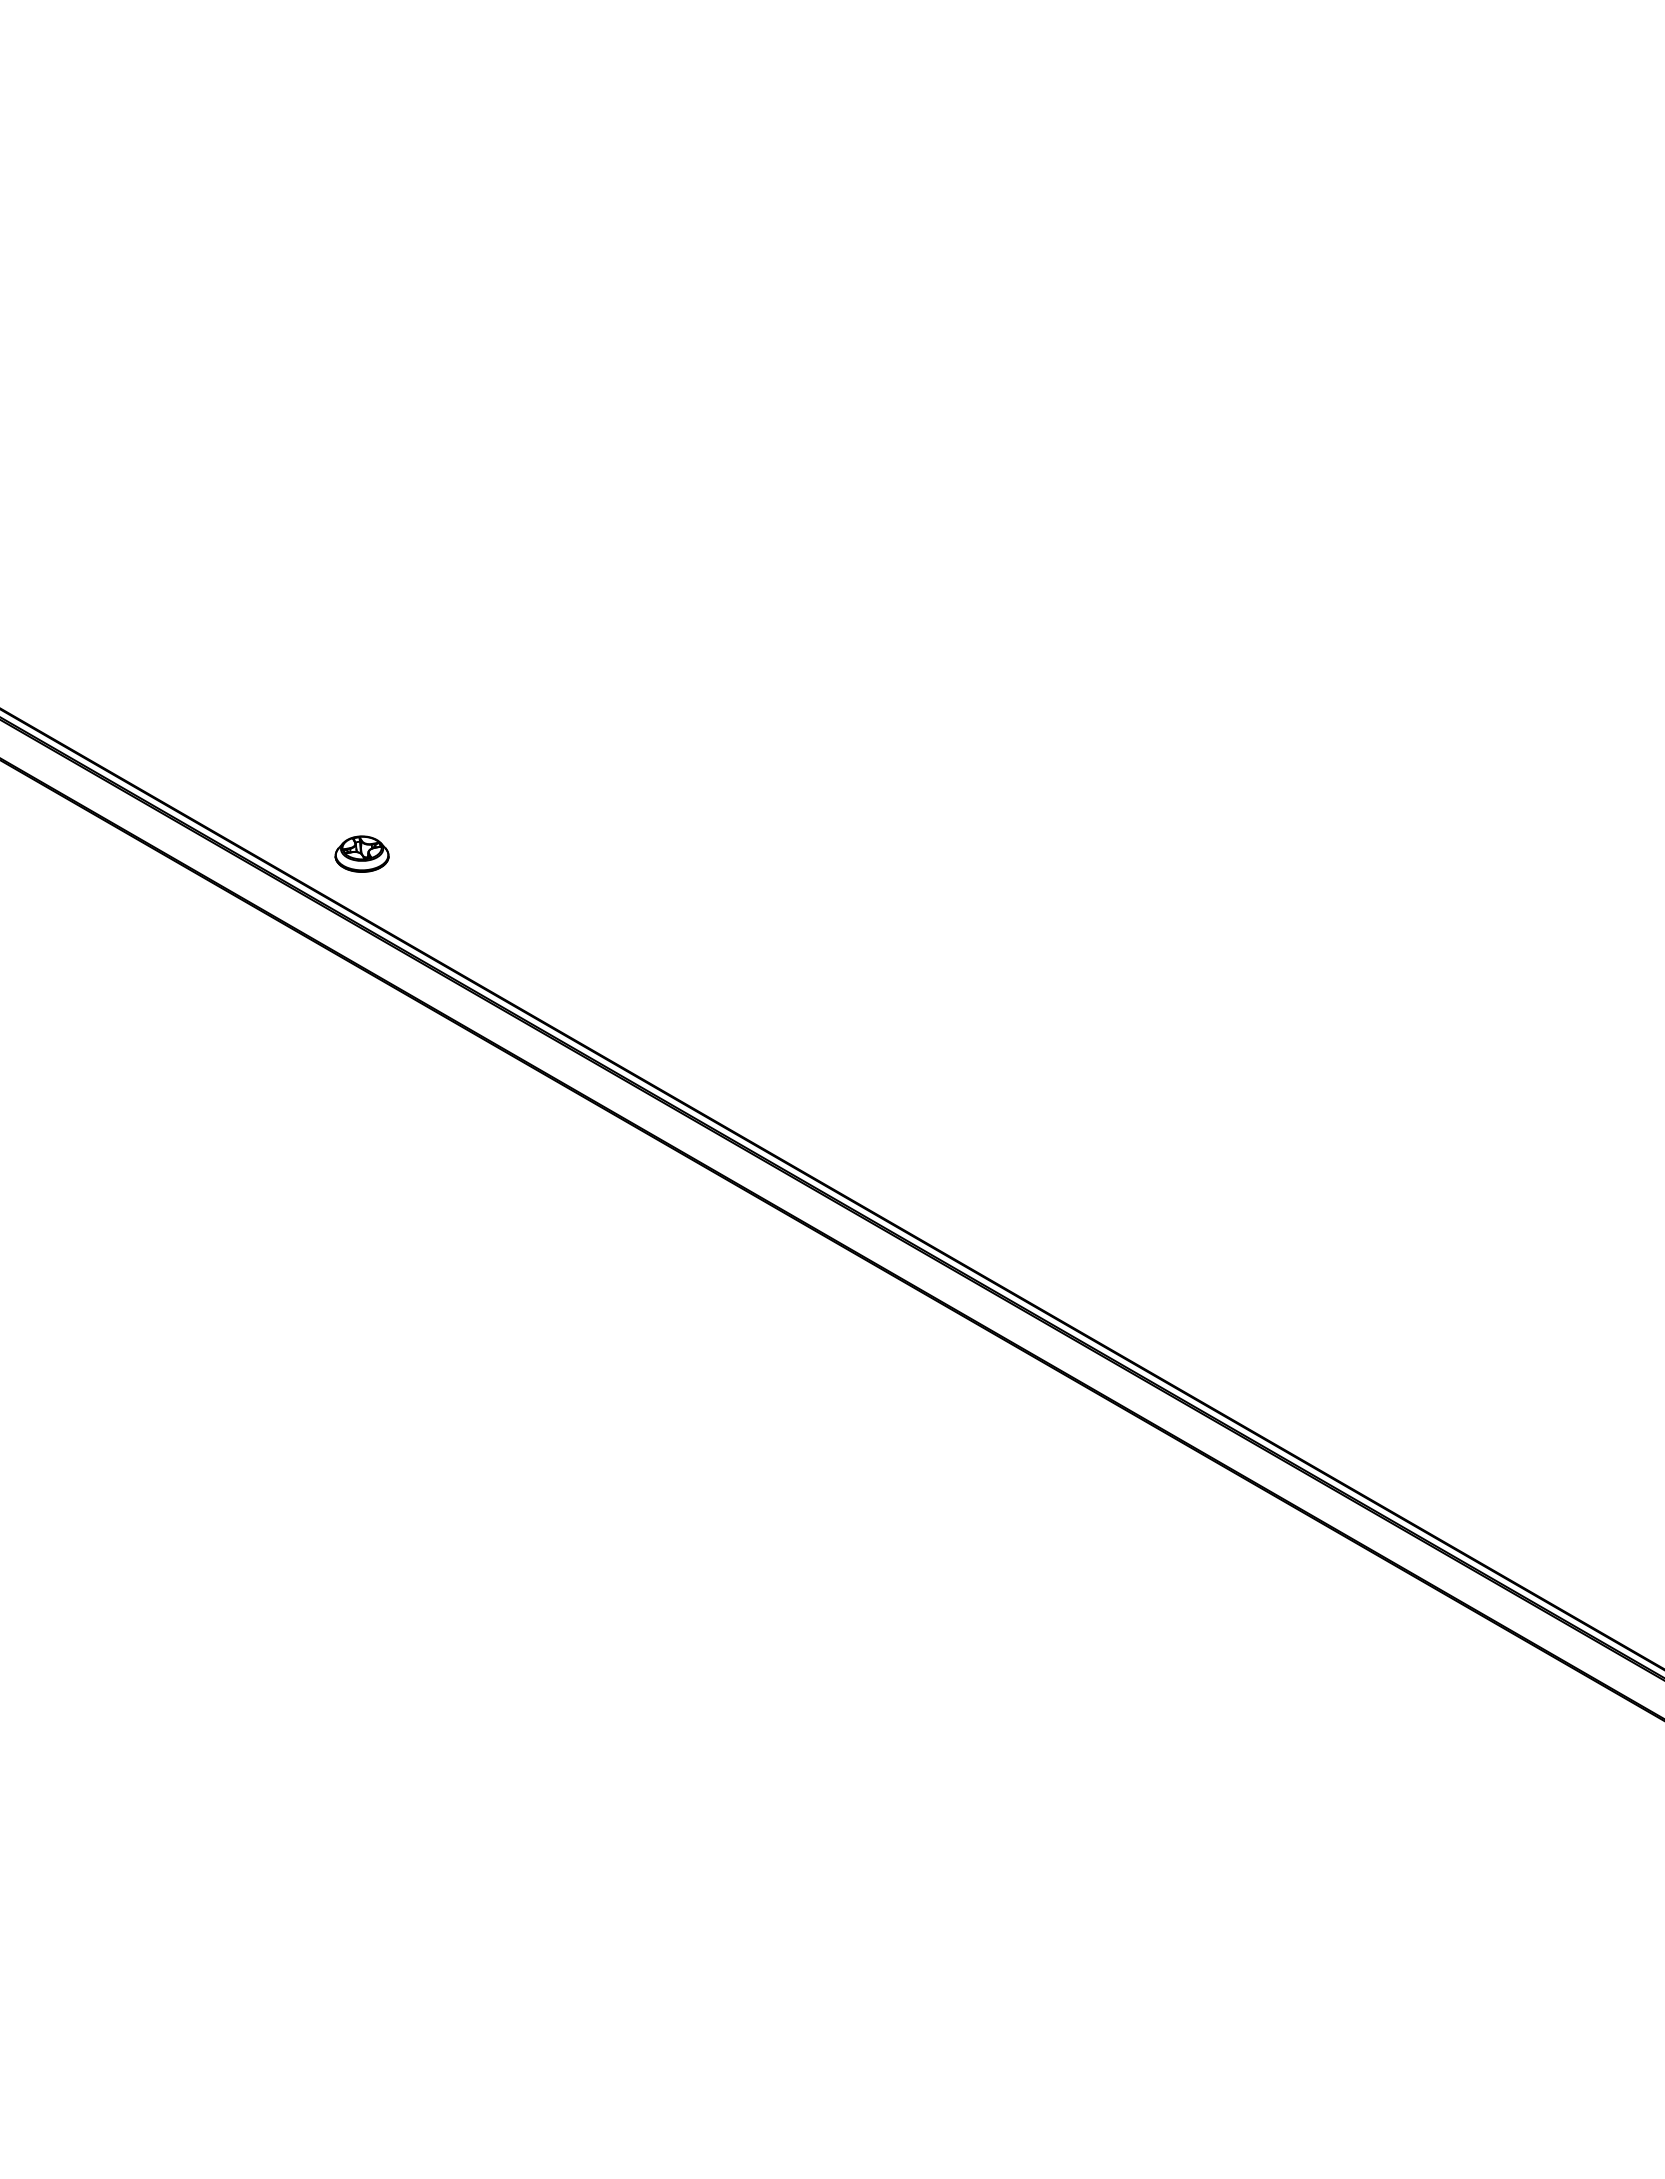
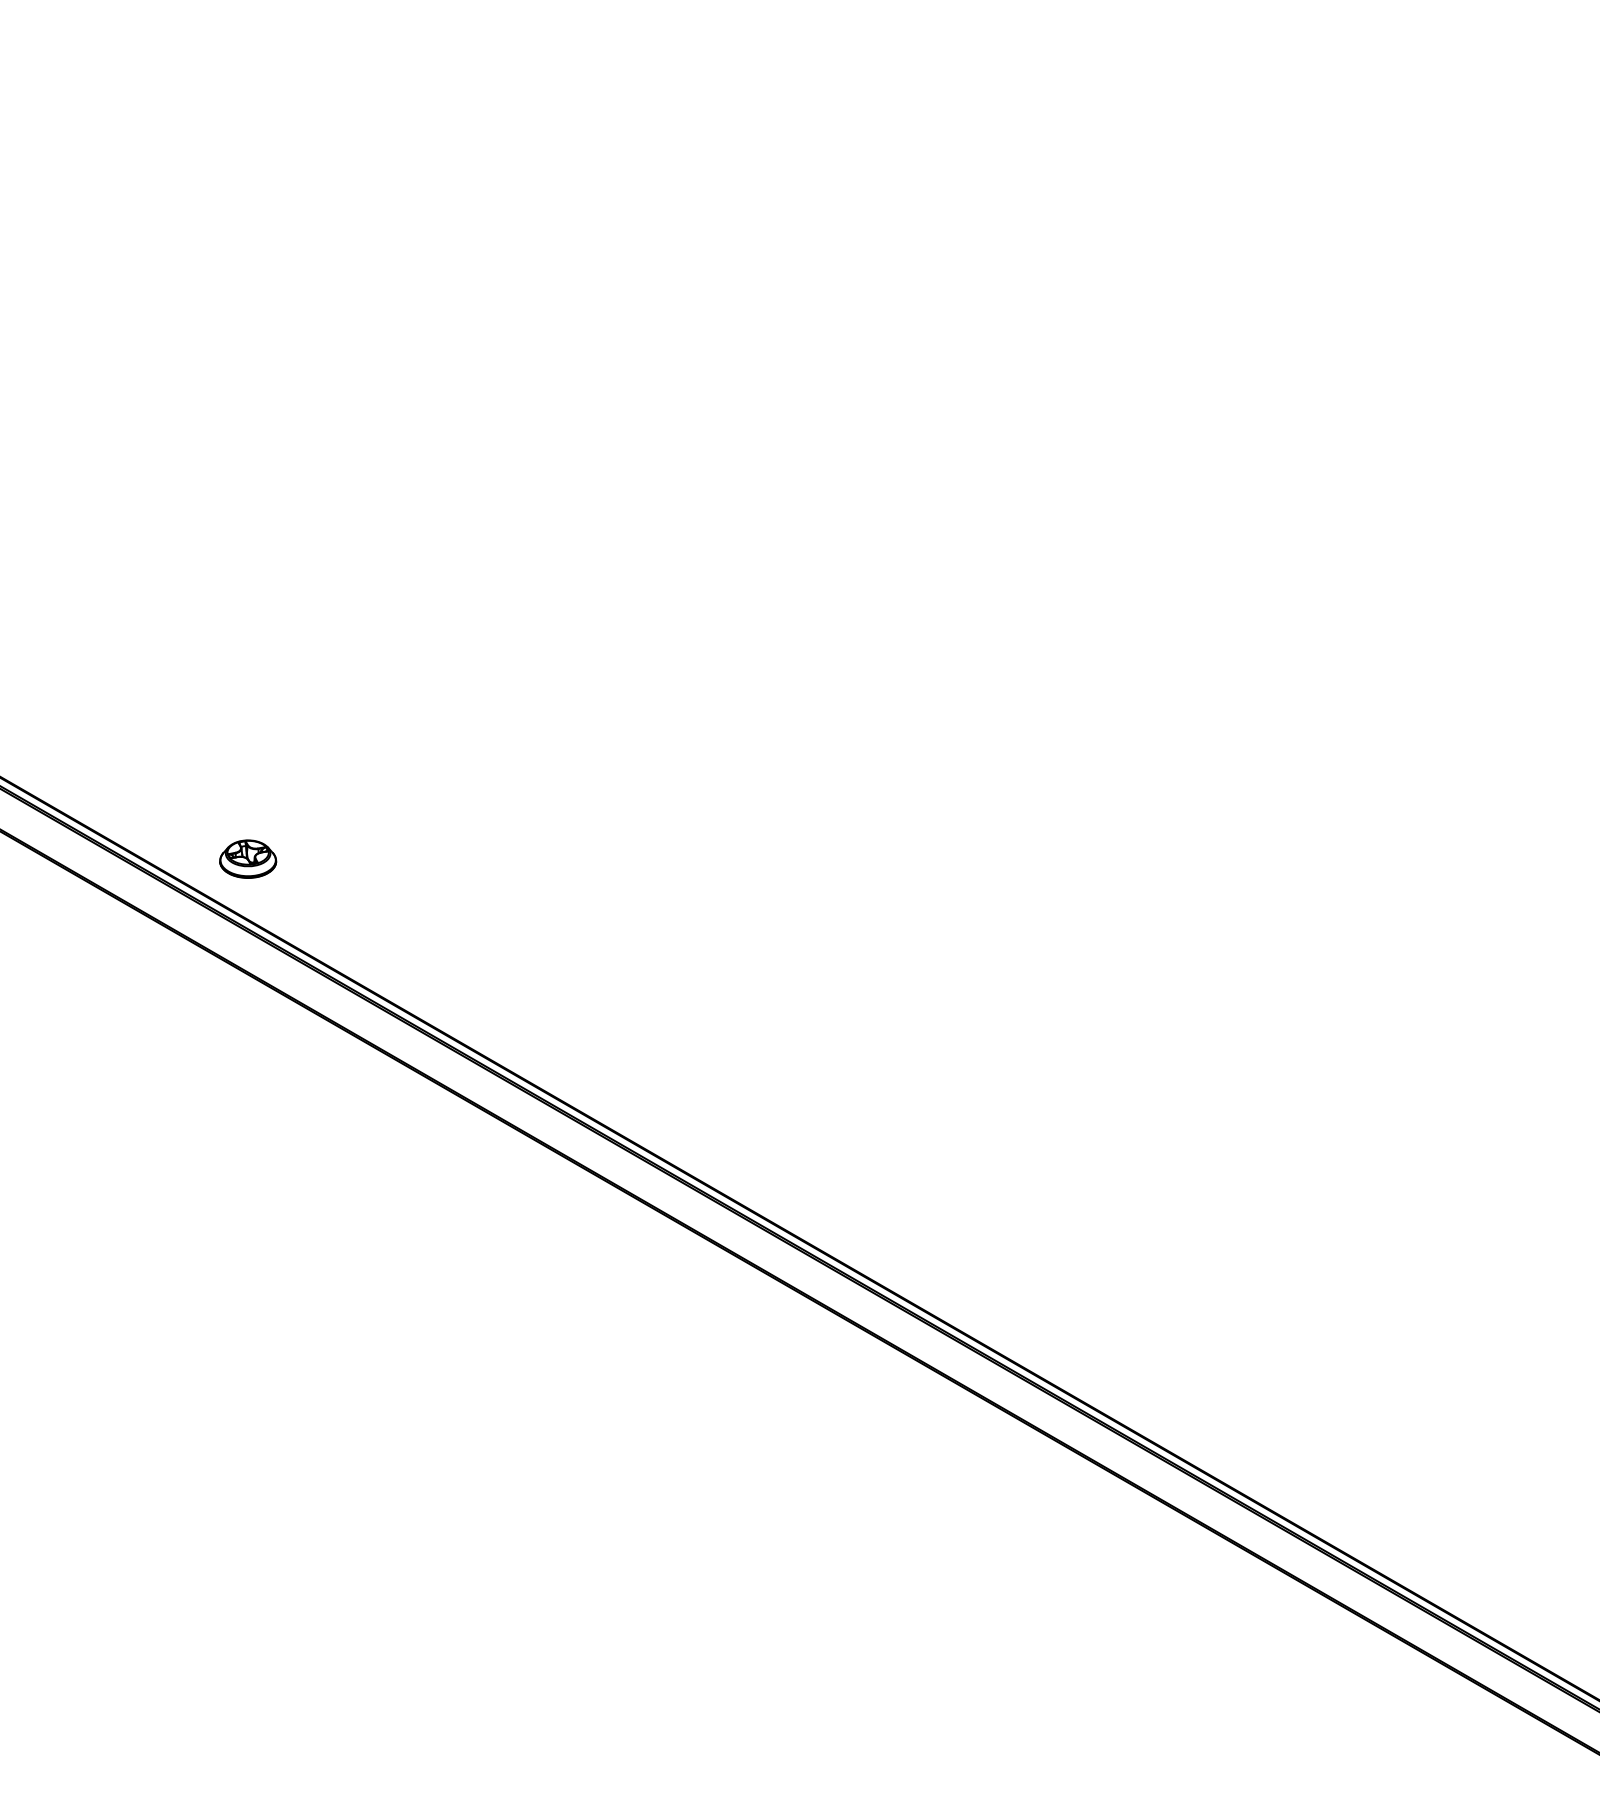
part: (361, 853) -> (247, 858), moved

